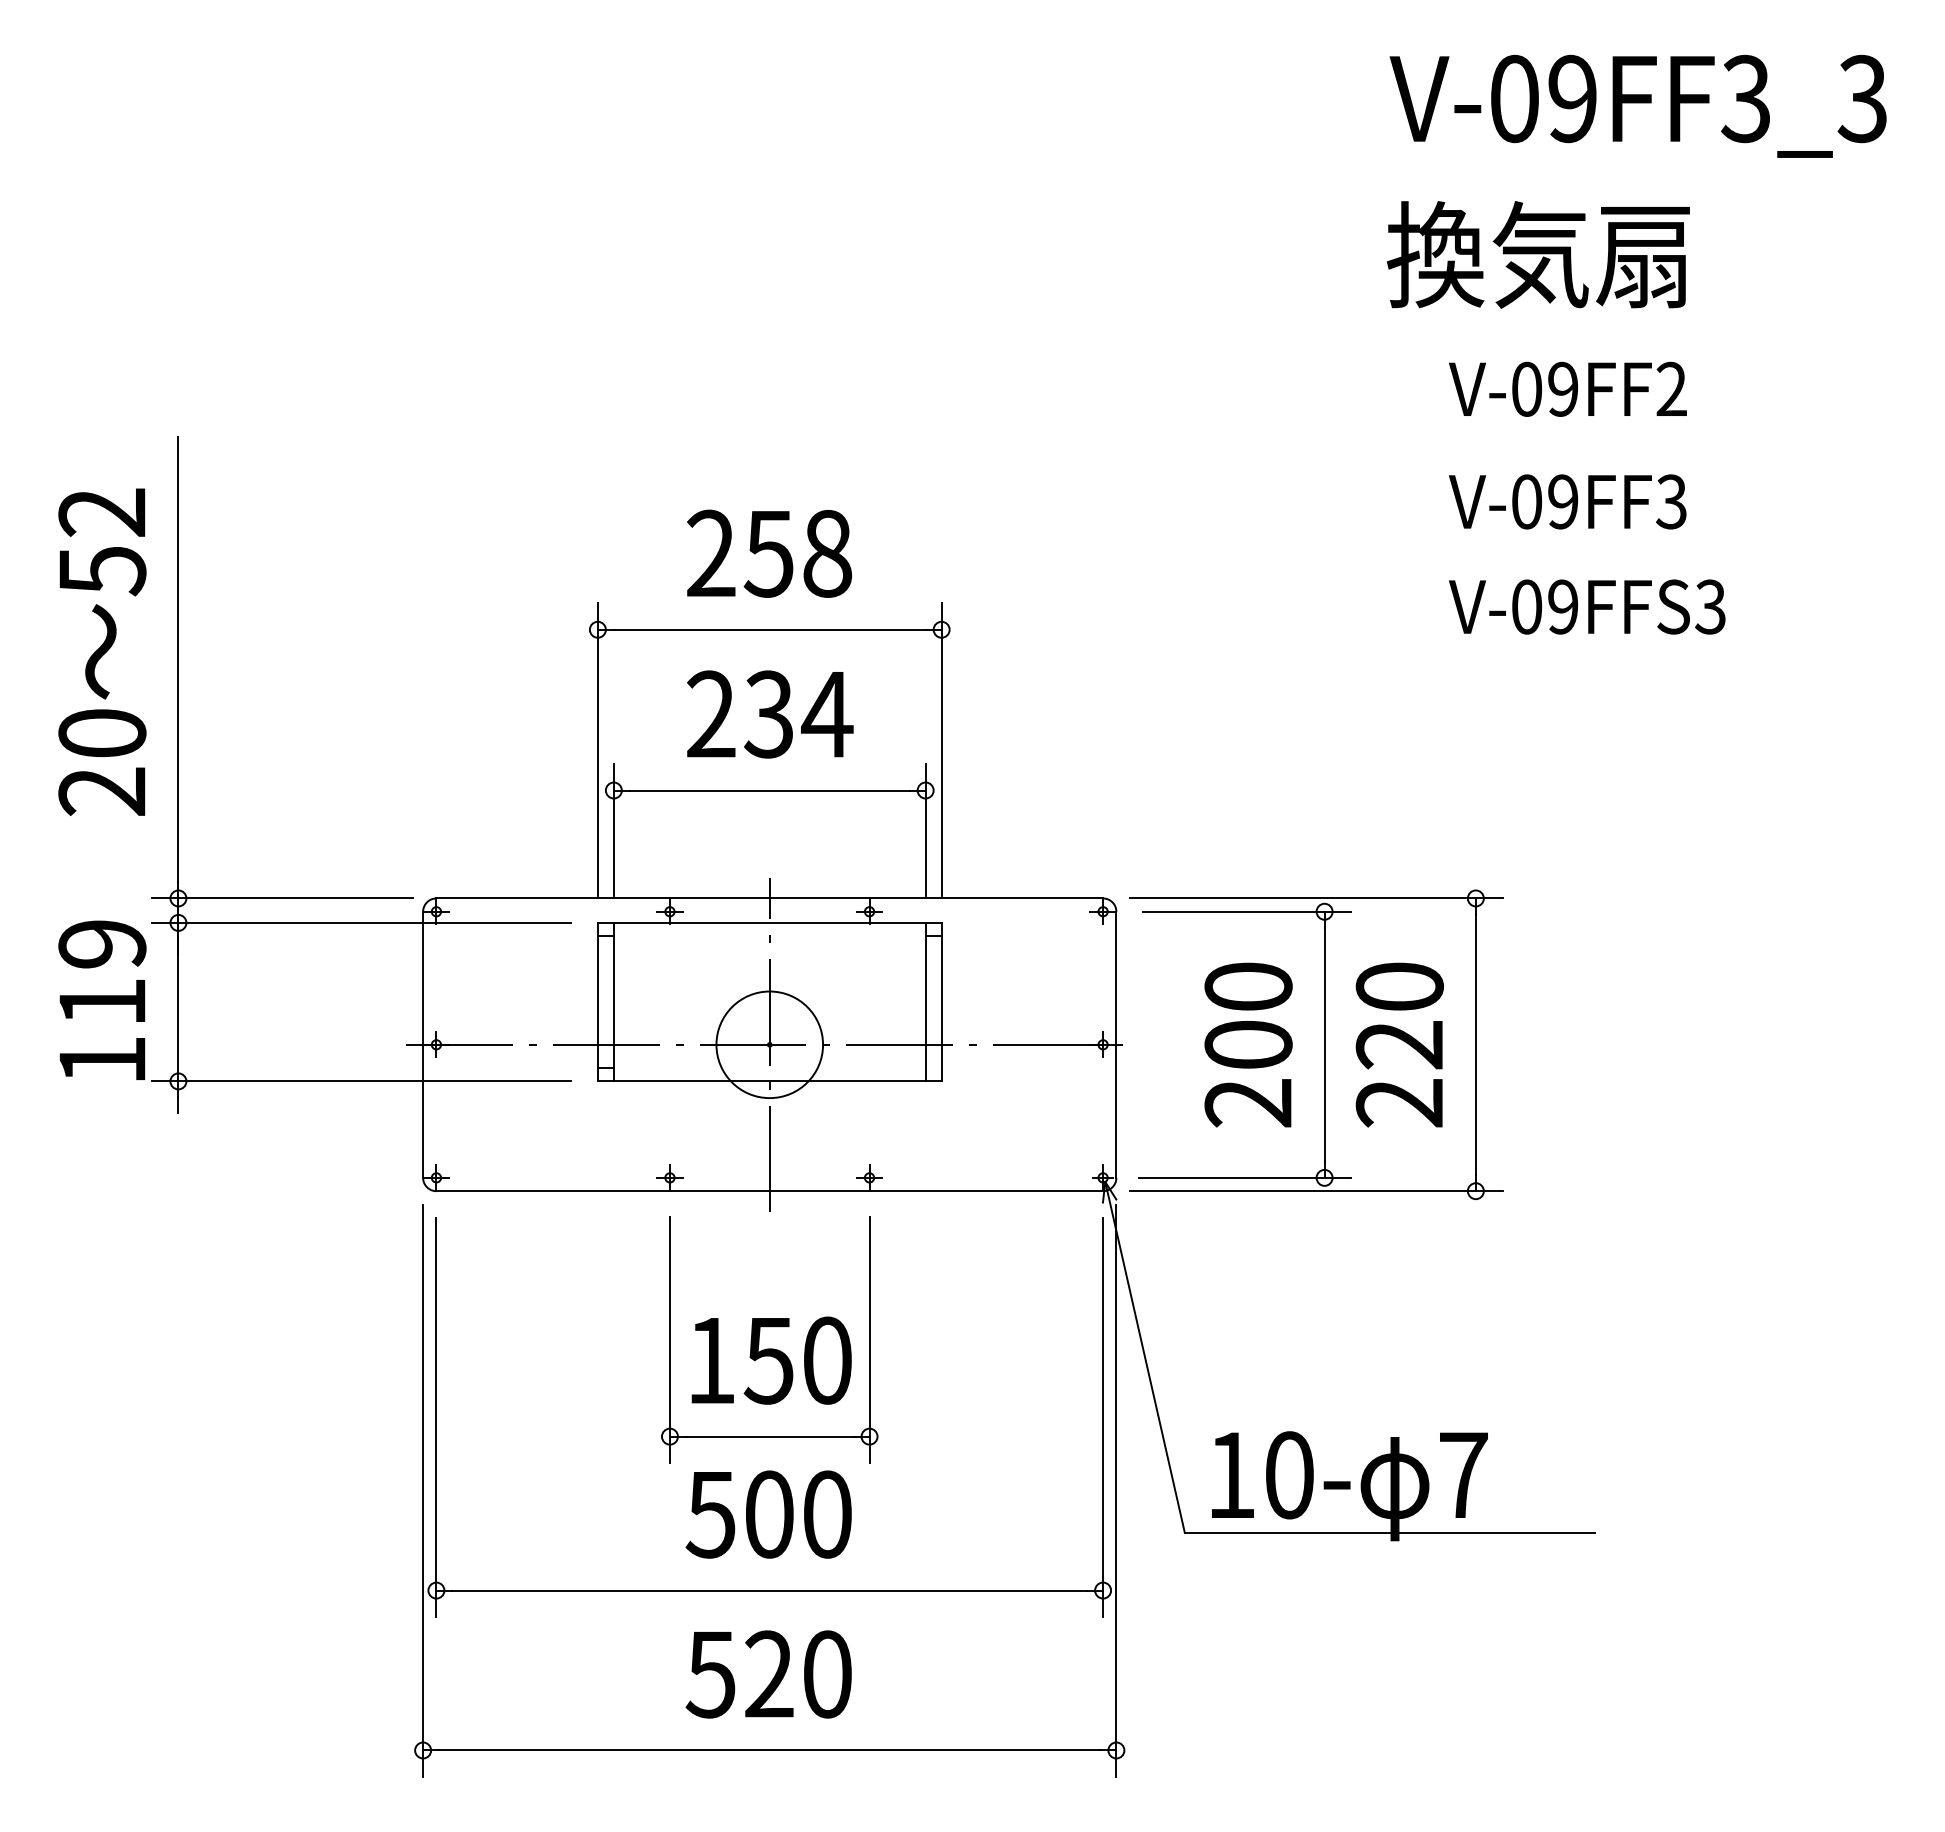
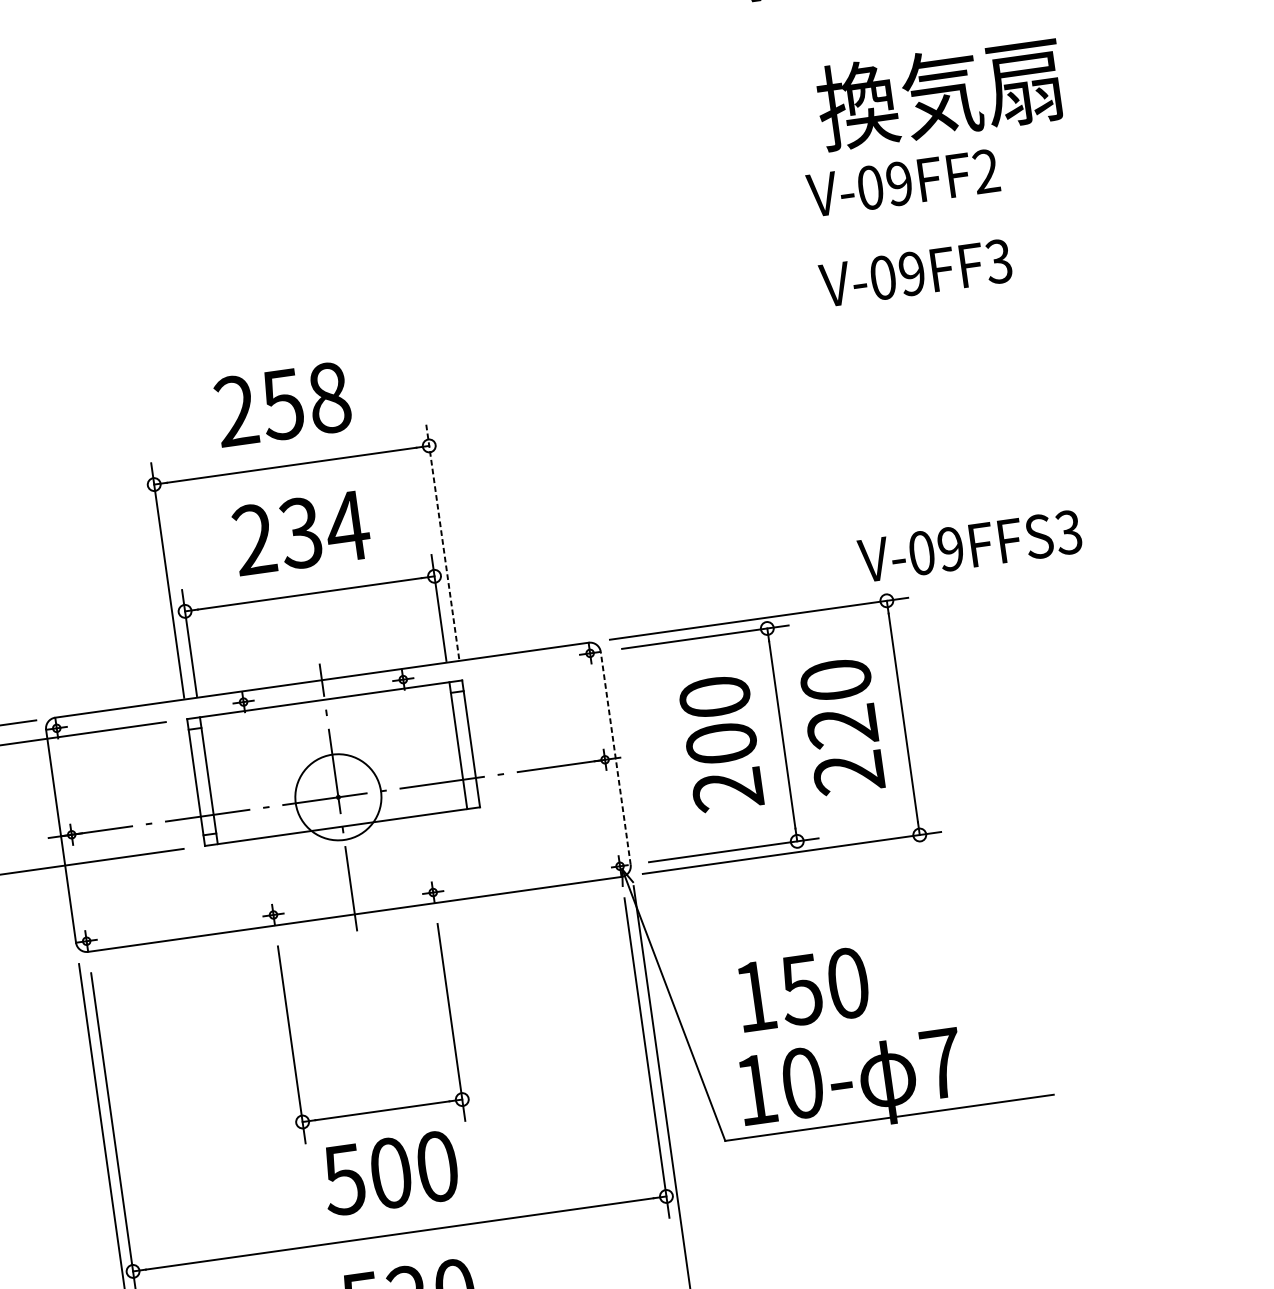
text: (1538, 254) -> (940, 93), moved
text: (1587, 606) -> (970, 545), moved
line: (941, 749) -> (442, 541), solid -> dashed
line: (1116, 1044) -> (615, 758), solid -> dashed
text: (771, 1360) -> (803, 989), moved

